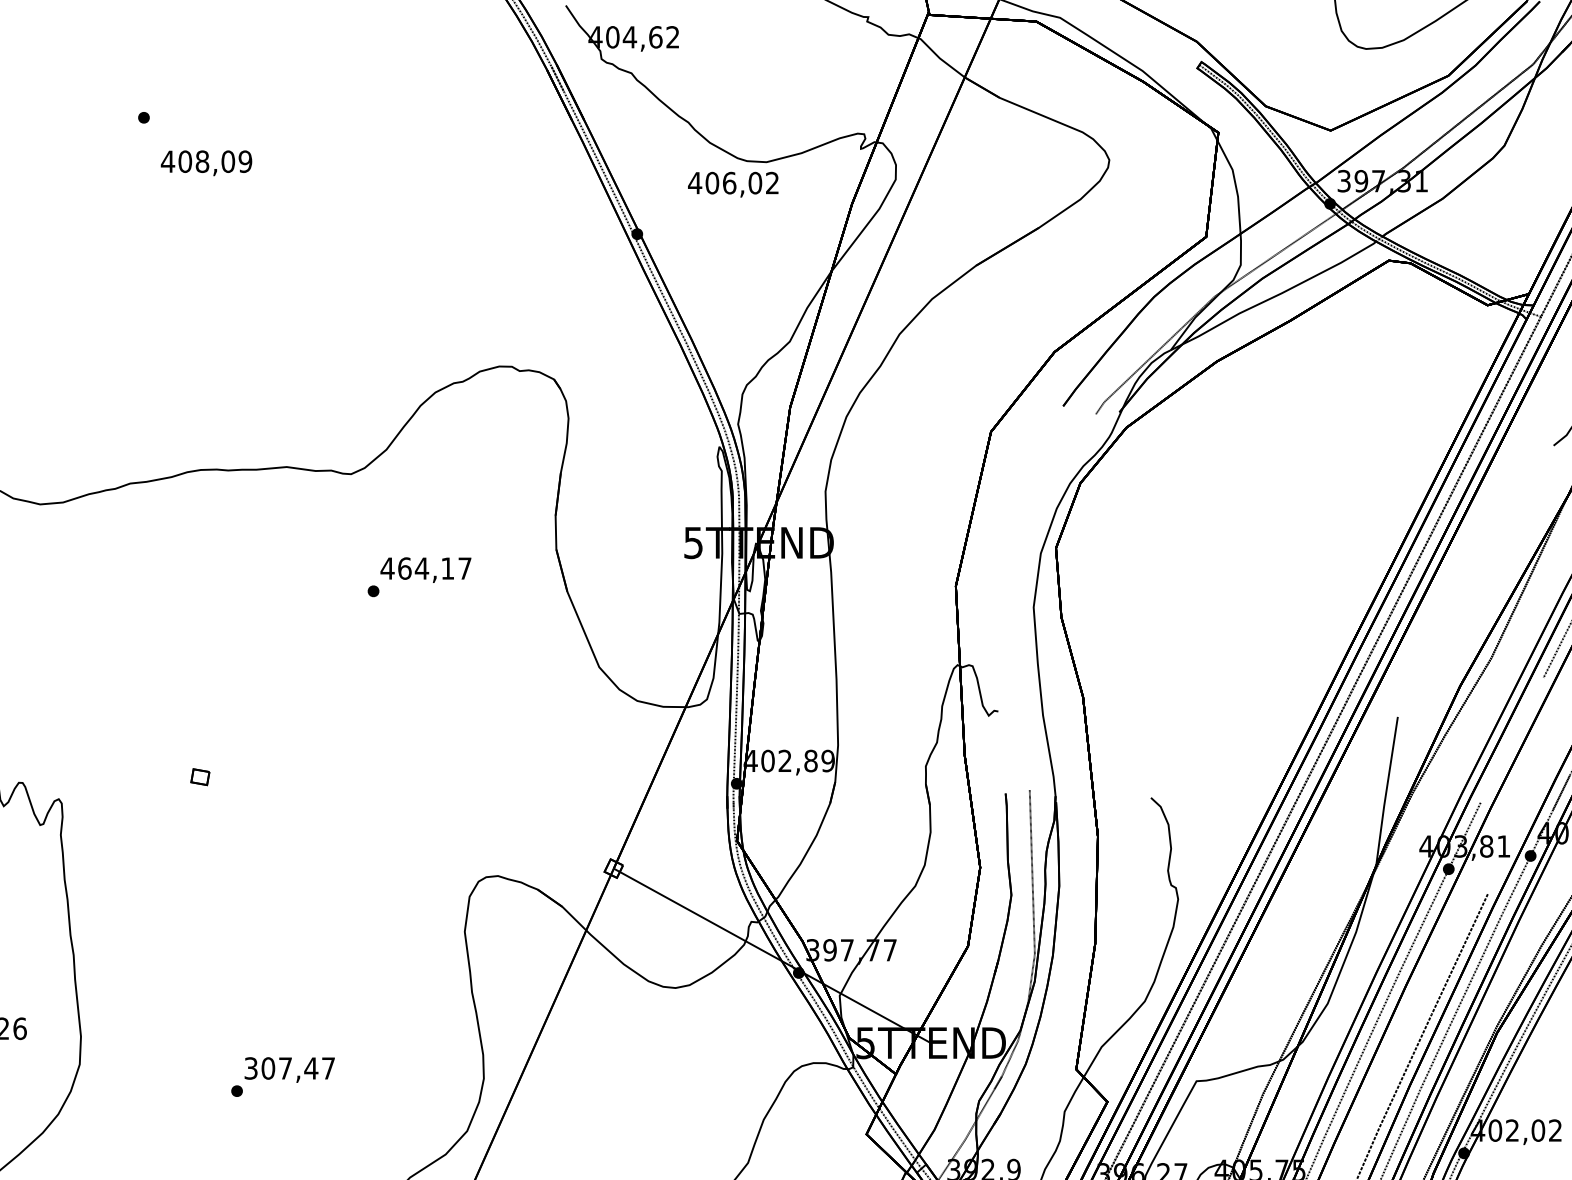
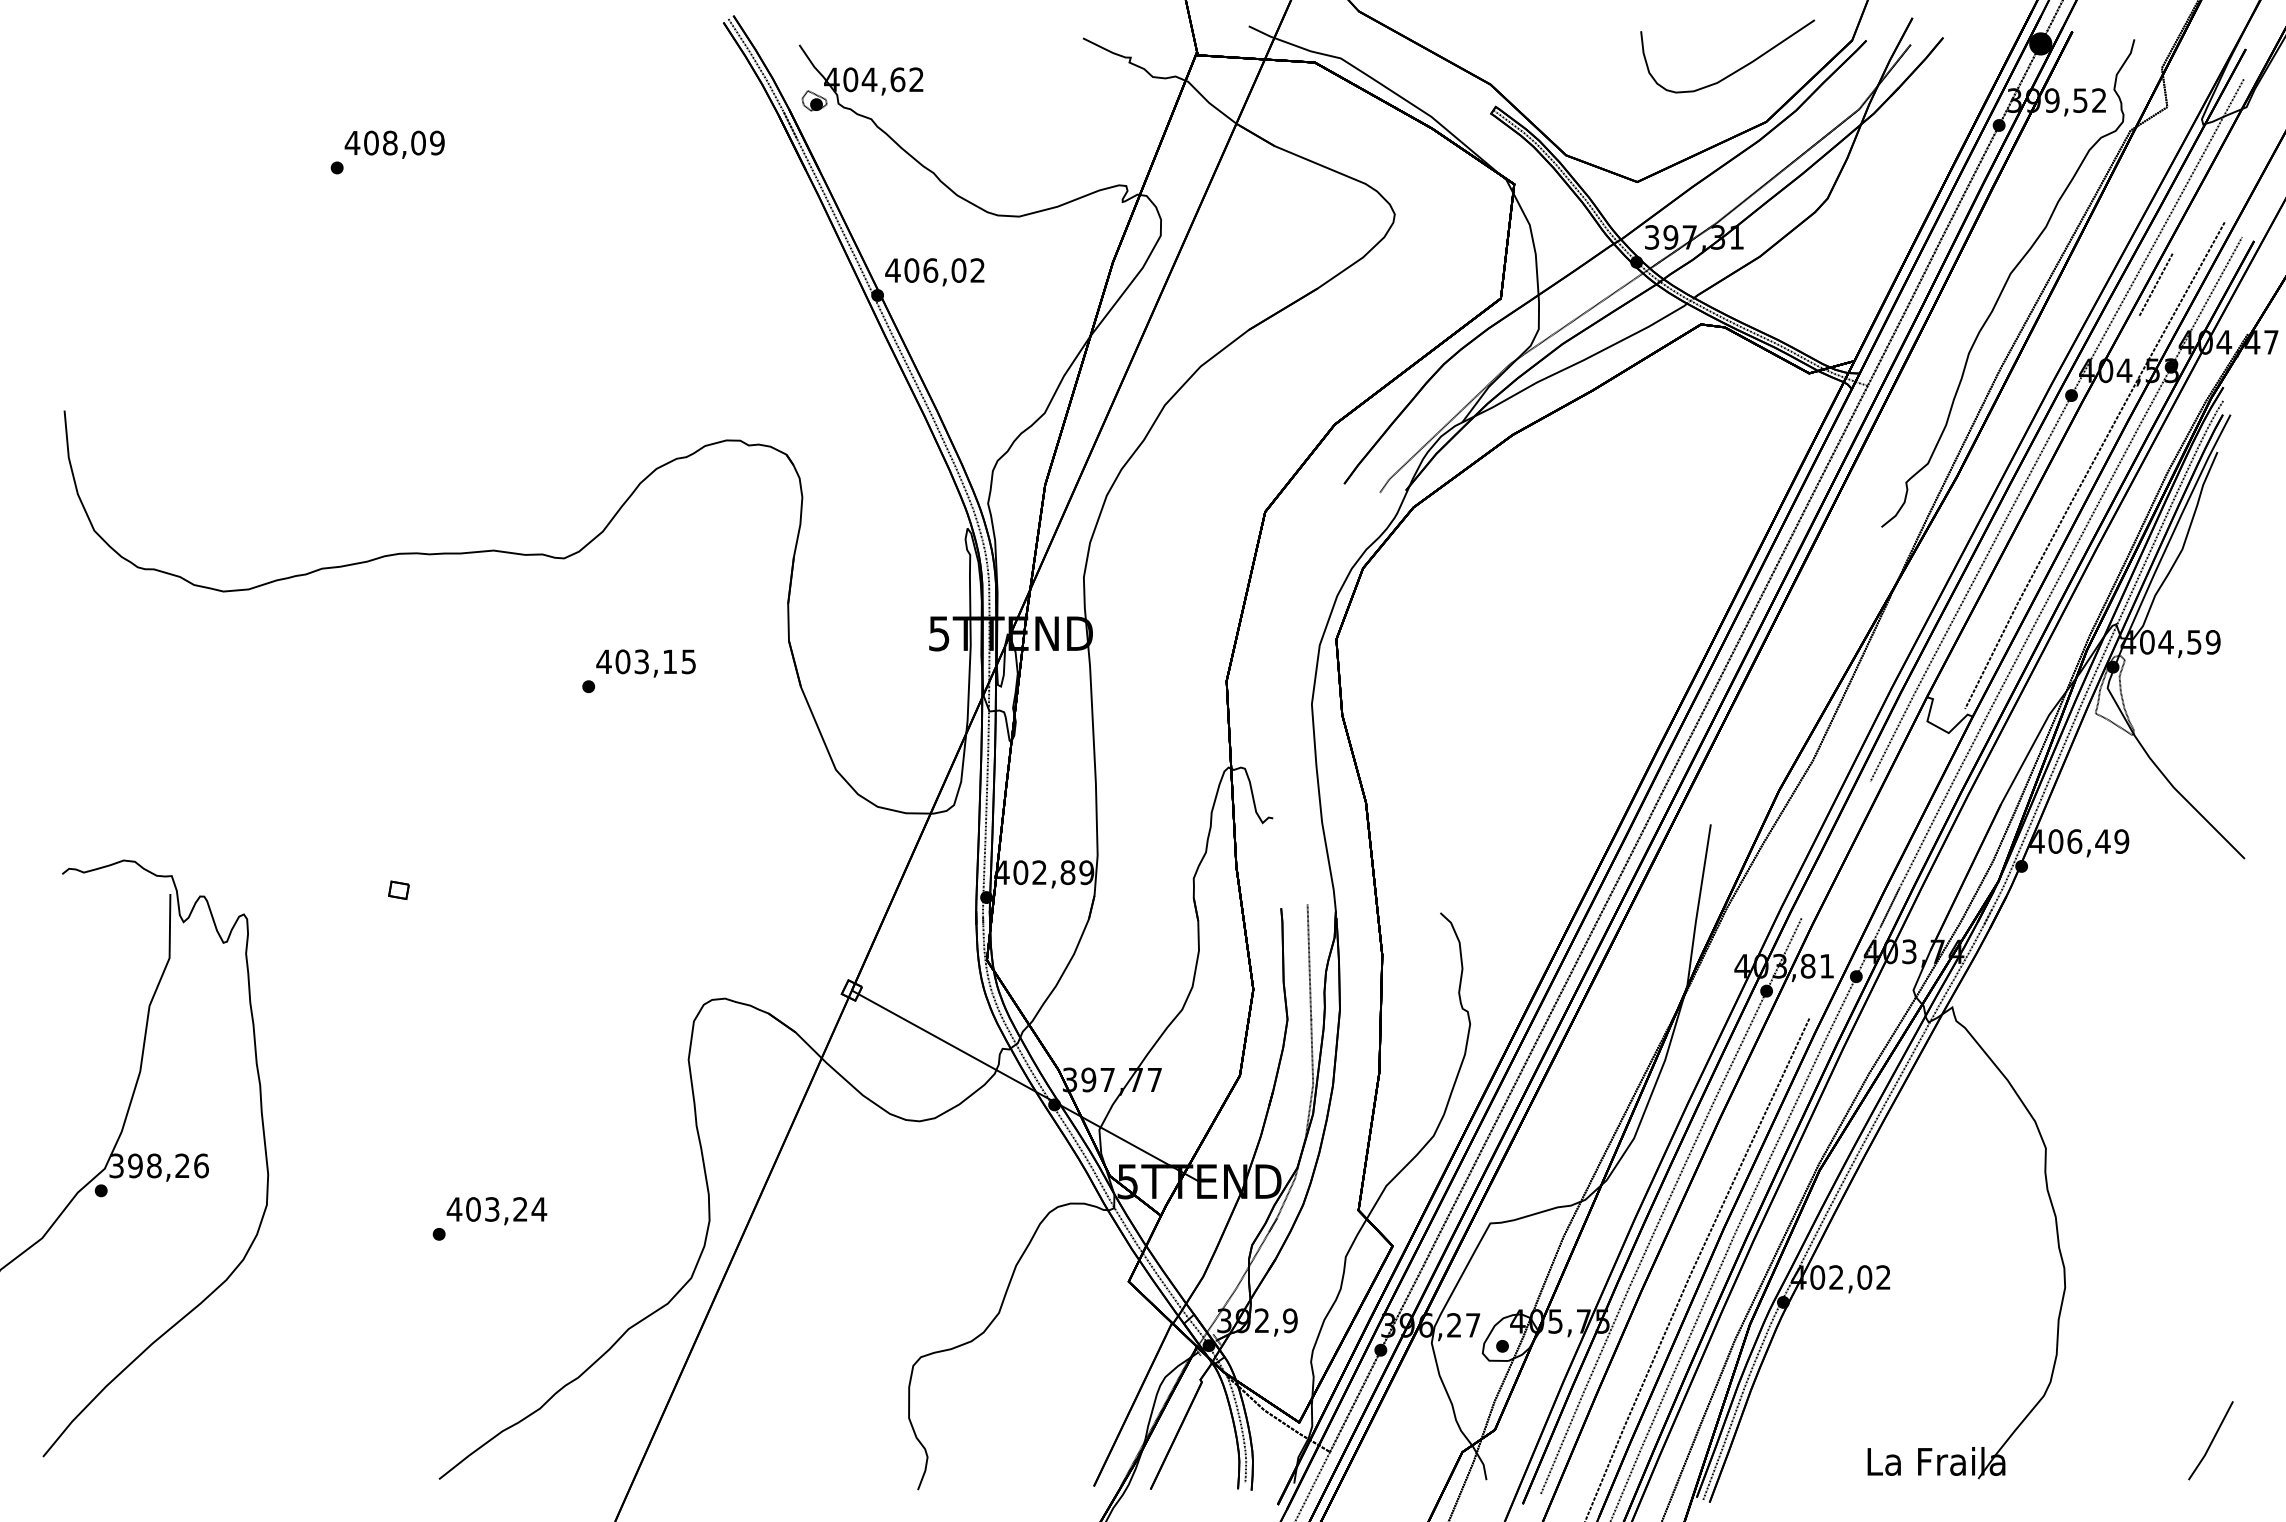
part: (579, 56) -> (814, 100), added
text: (206, 163) -> (394, 144), moved
text: (733, 184) -> (934, 272), moved
text: (434, 568) -> (655, 661), 464,17 -> 403,15
text: (289, 1068) -> (496, 1209), 307,47 -> 403,24

